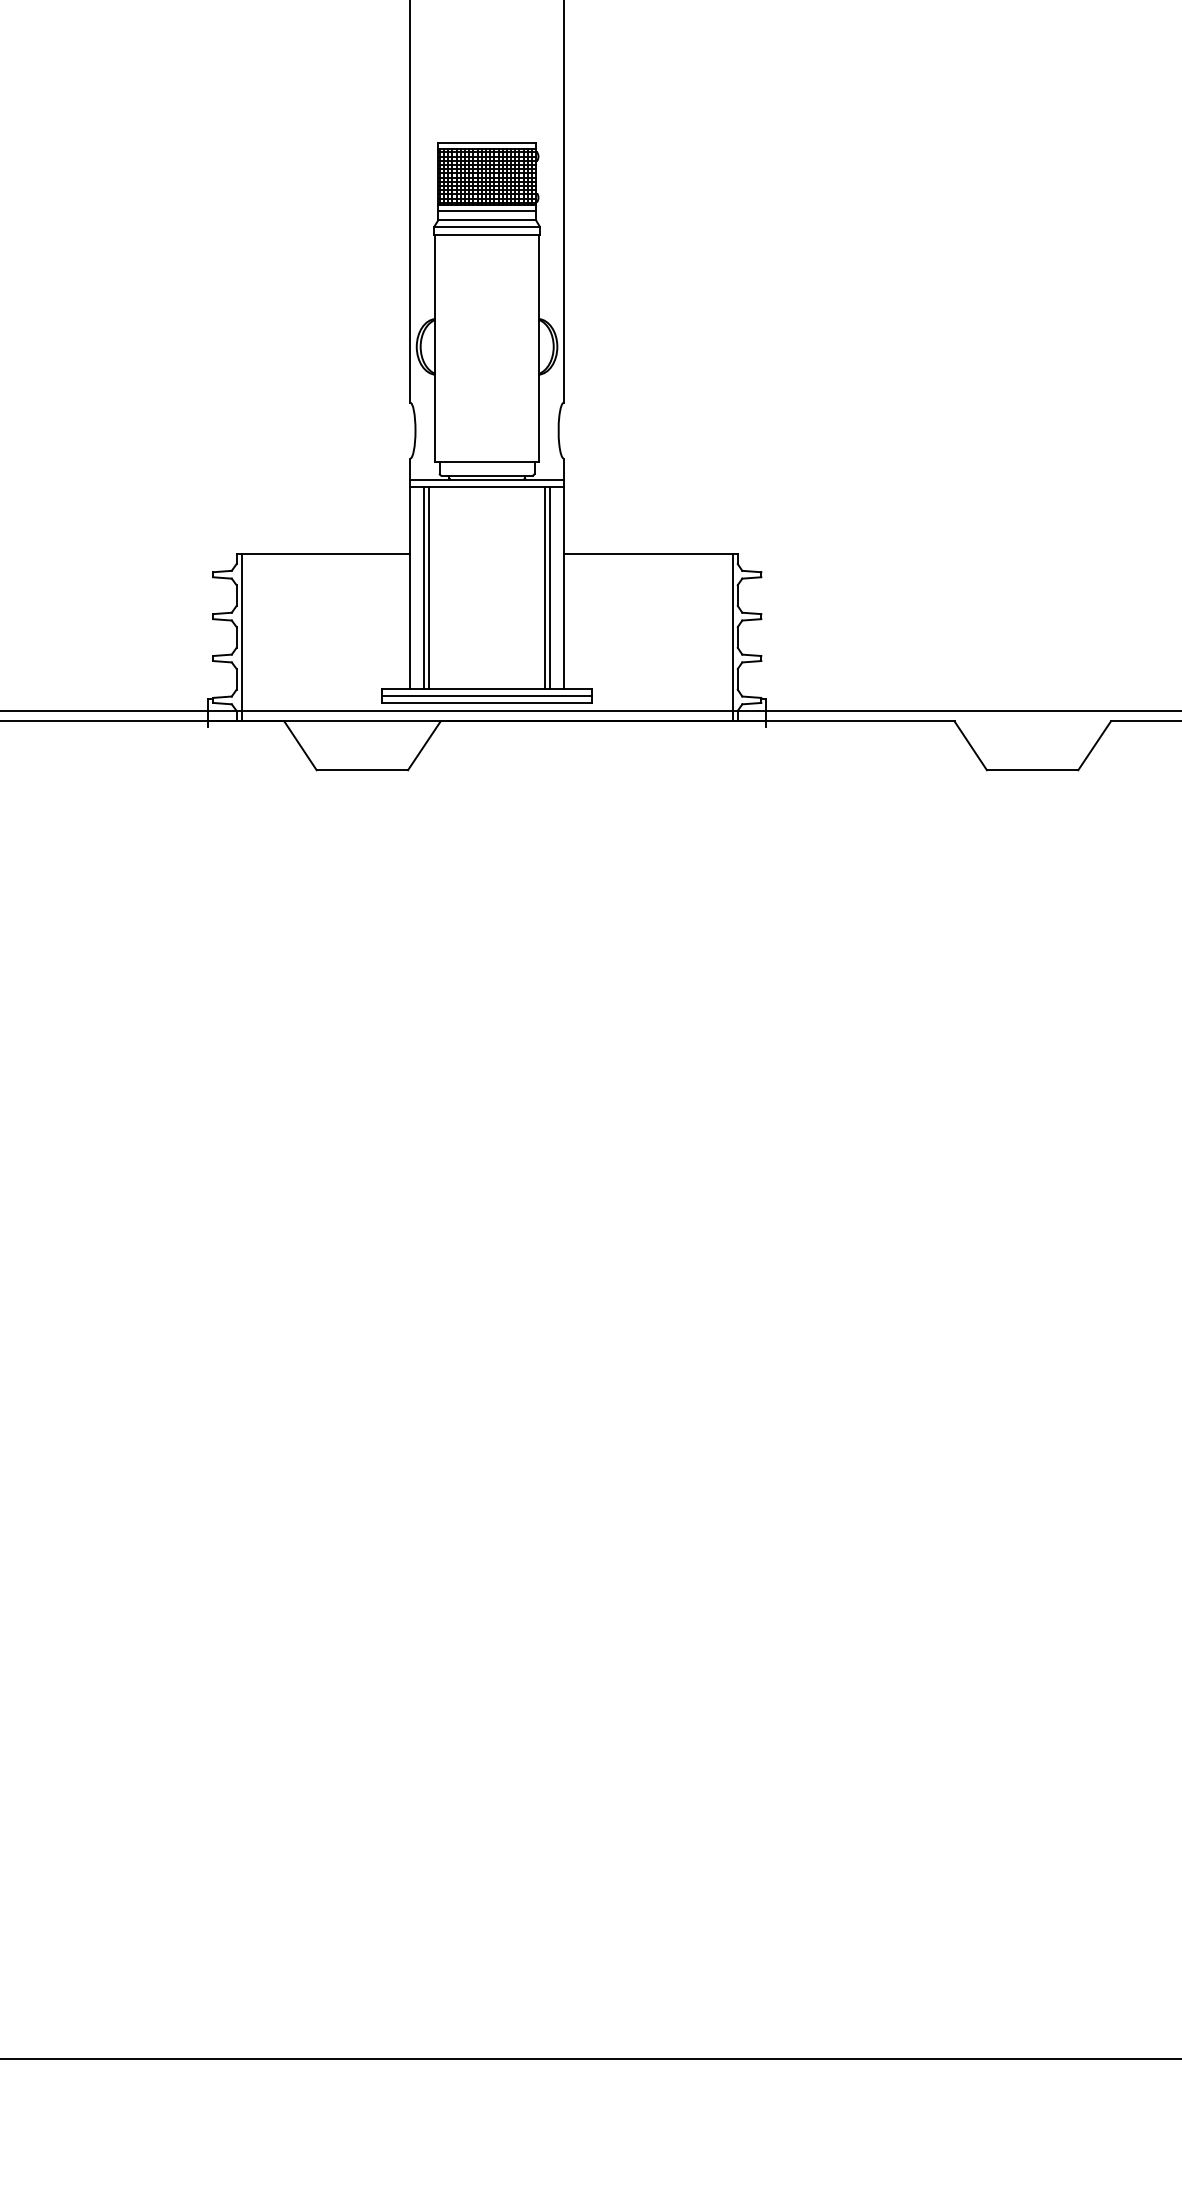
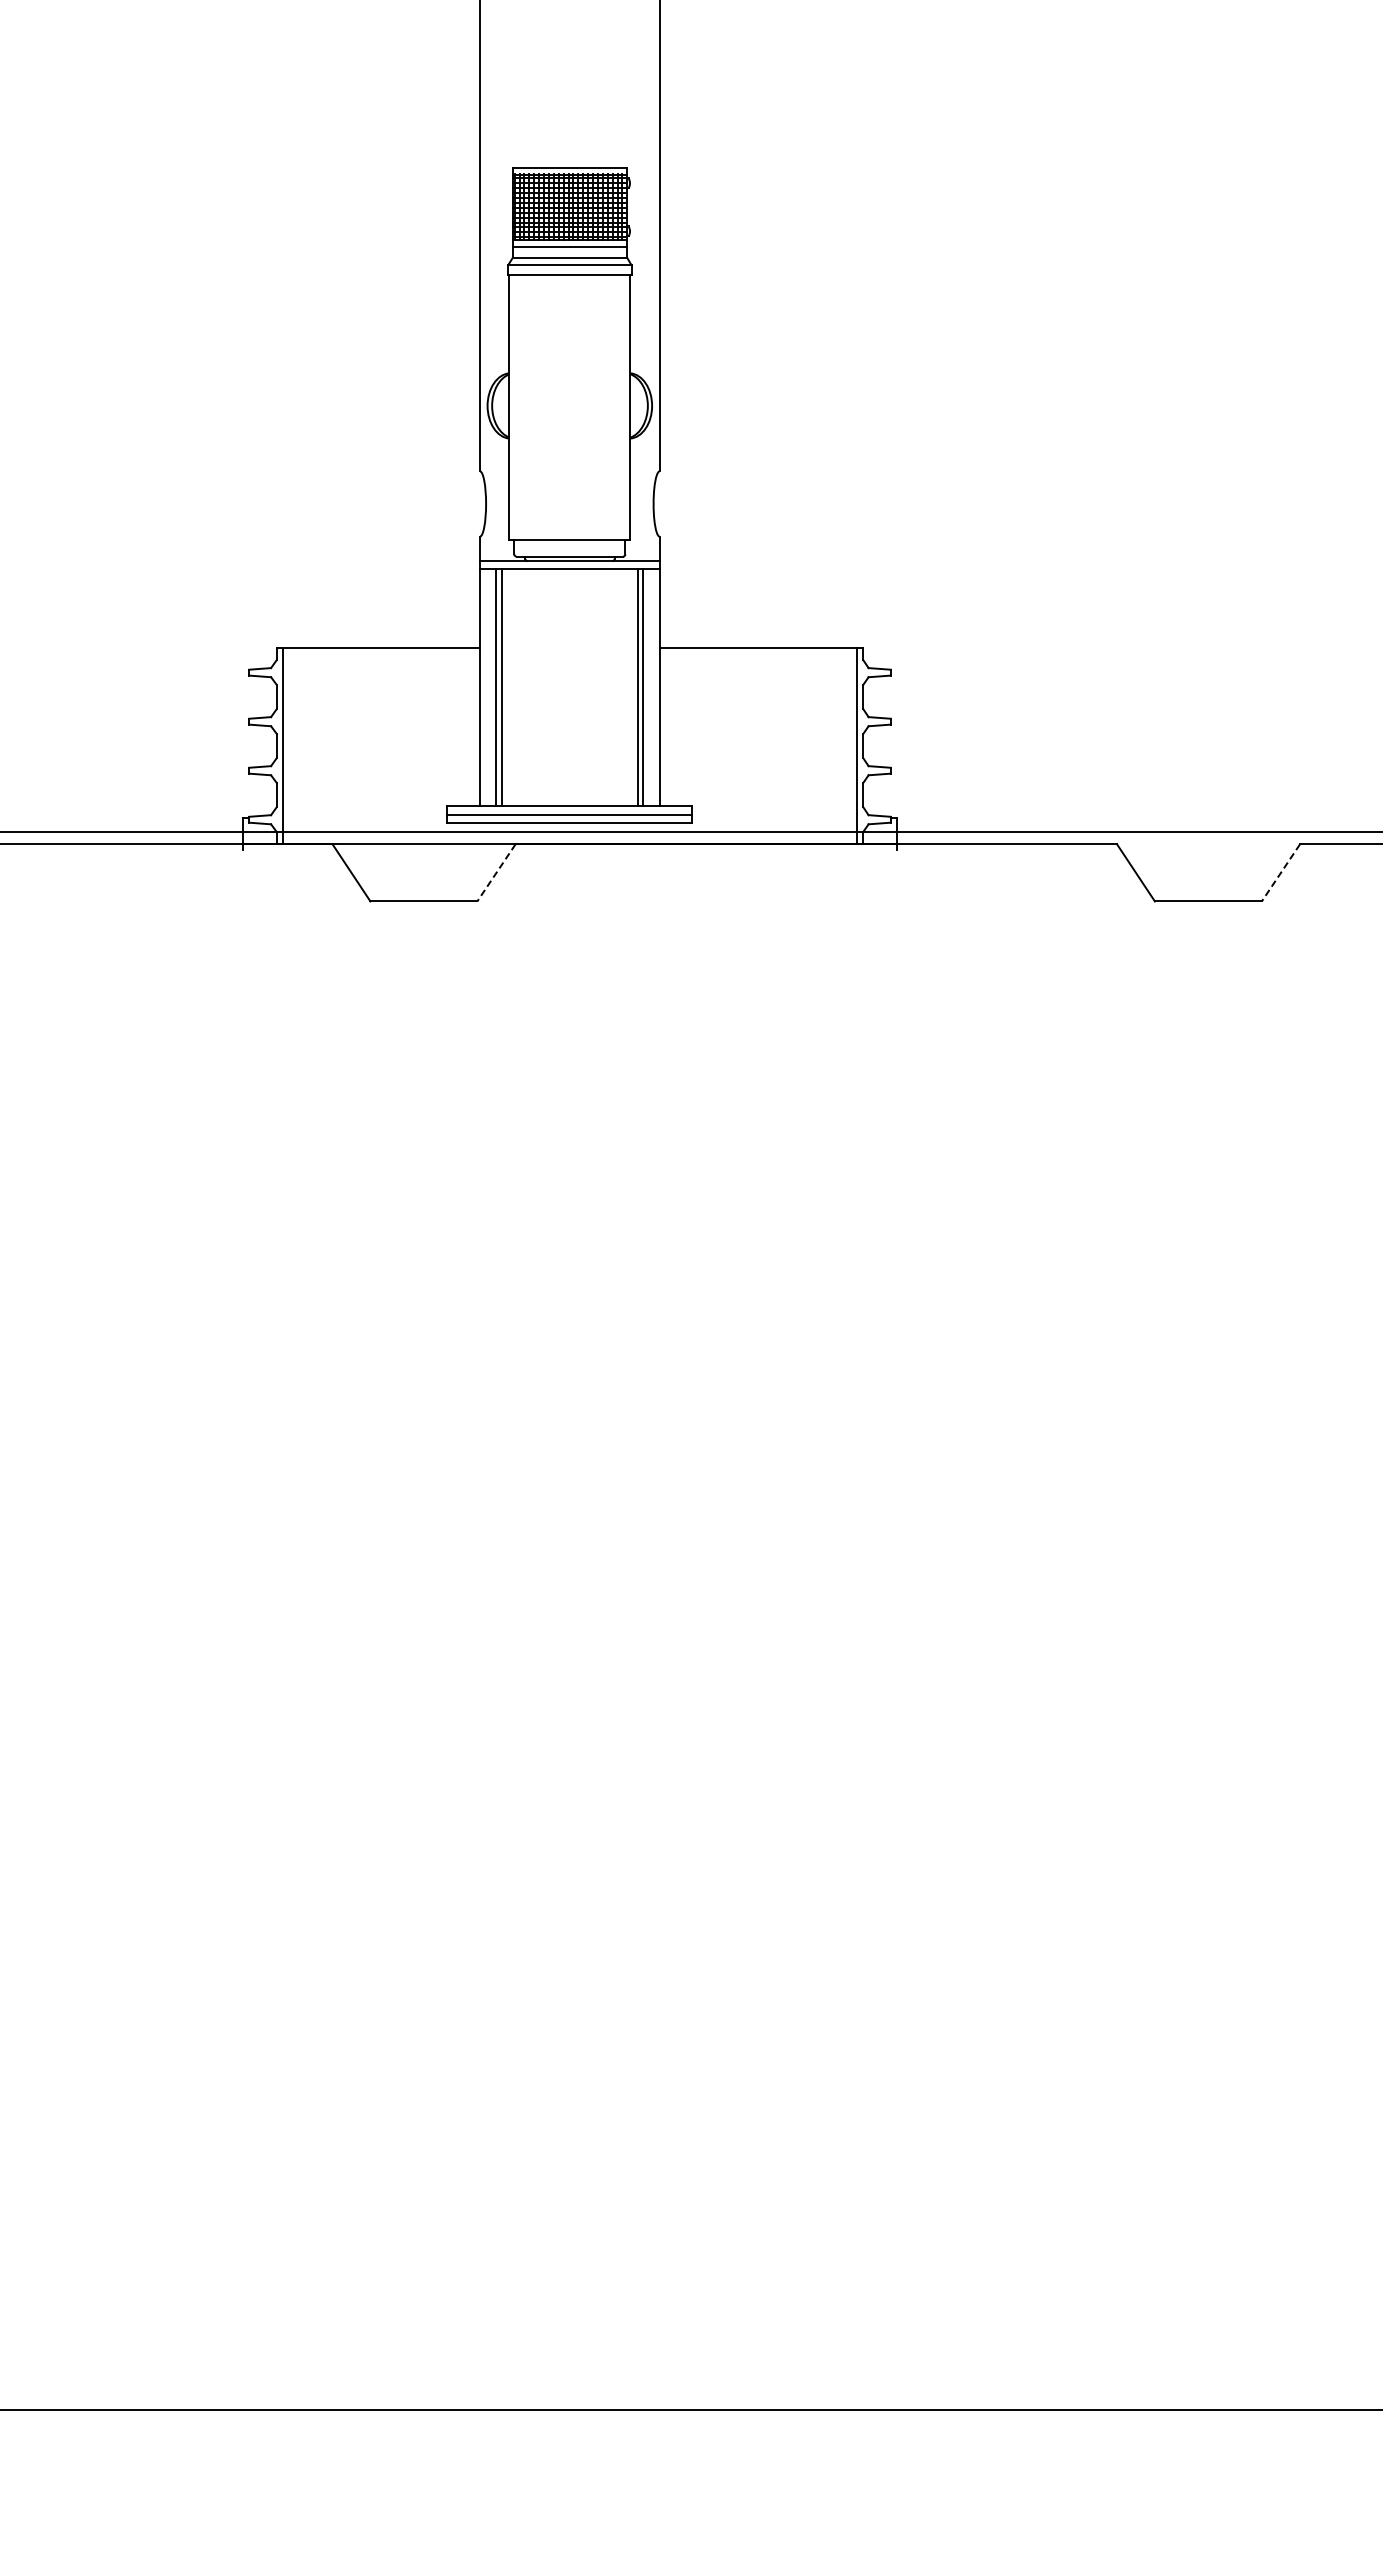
line: (424, 746) -> (496, 873), solid -> dashed
line: (1094, 746) -> (1280, 873), solid -> dashed

